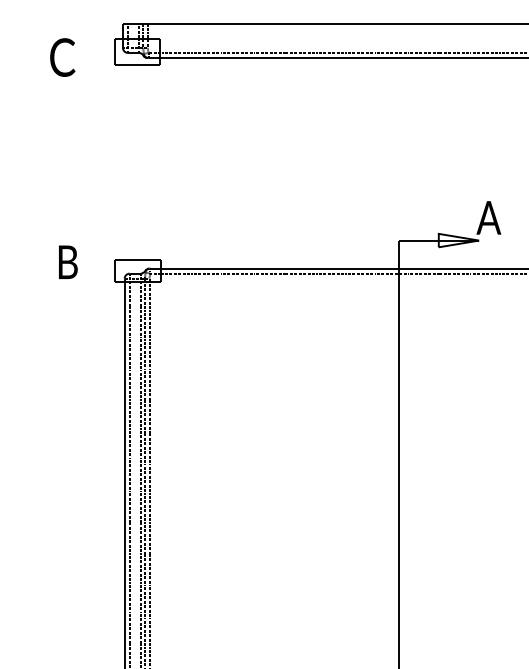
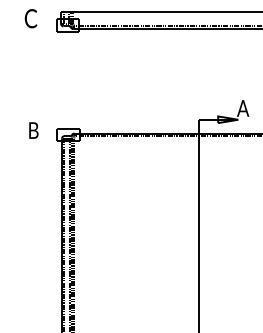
text: (61, 57) -> (30, 18), moved

